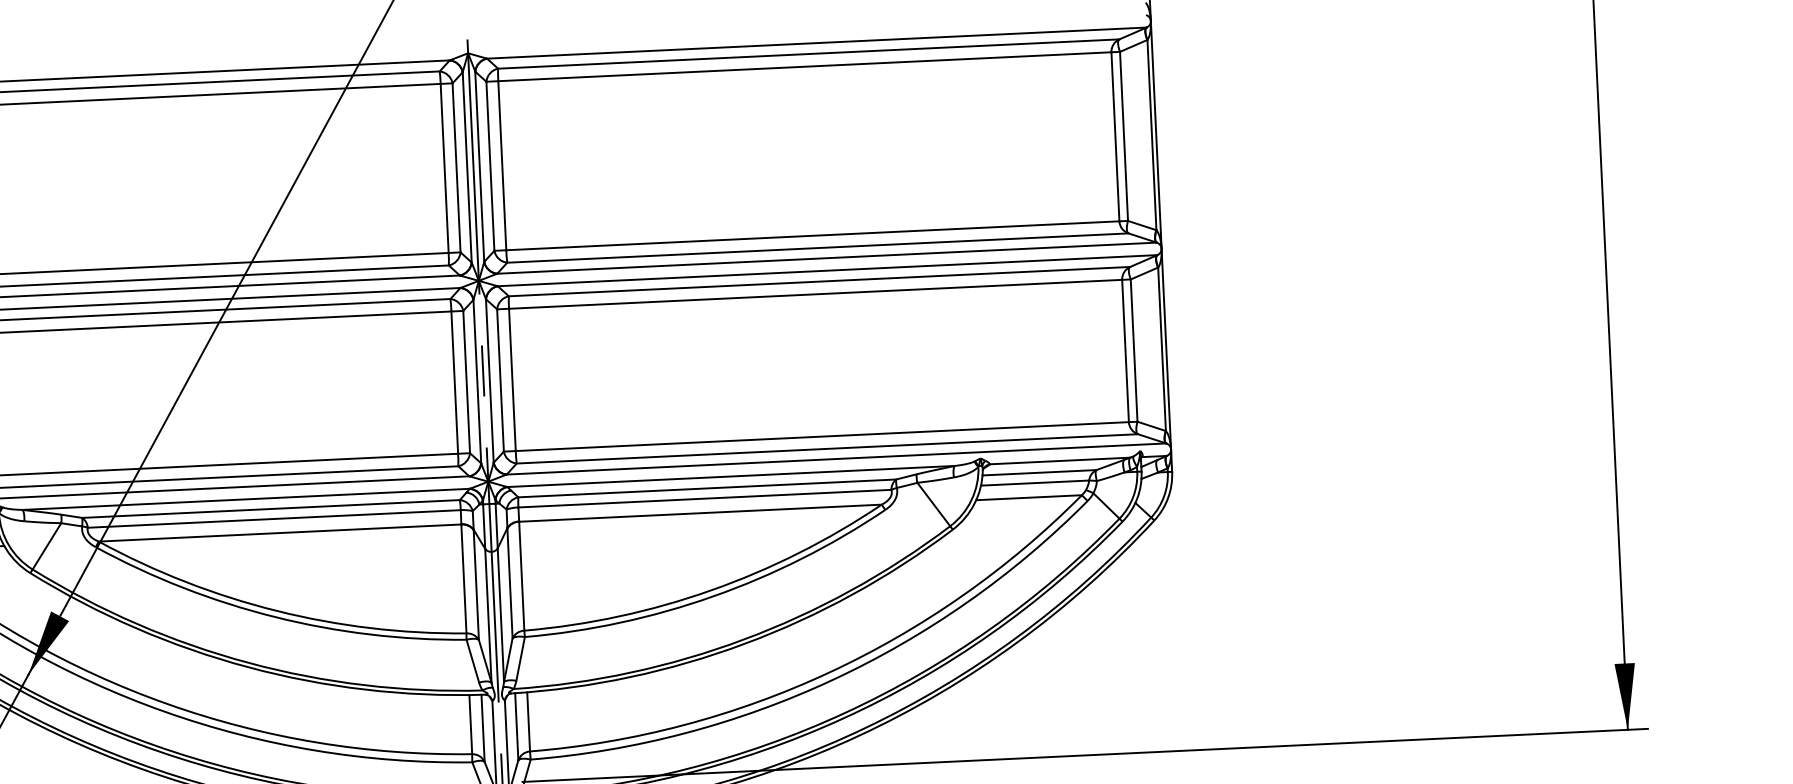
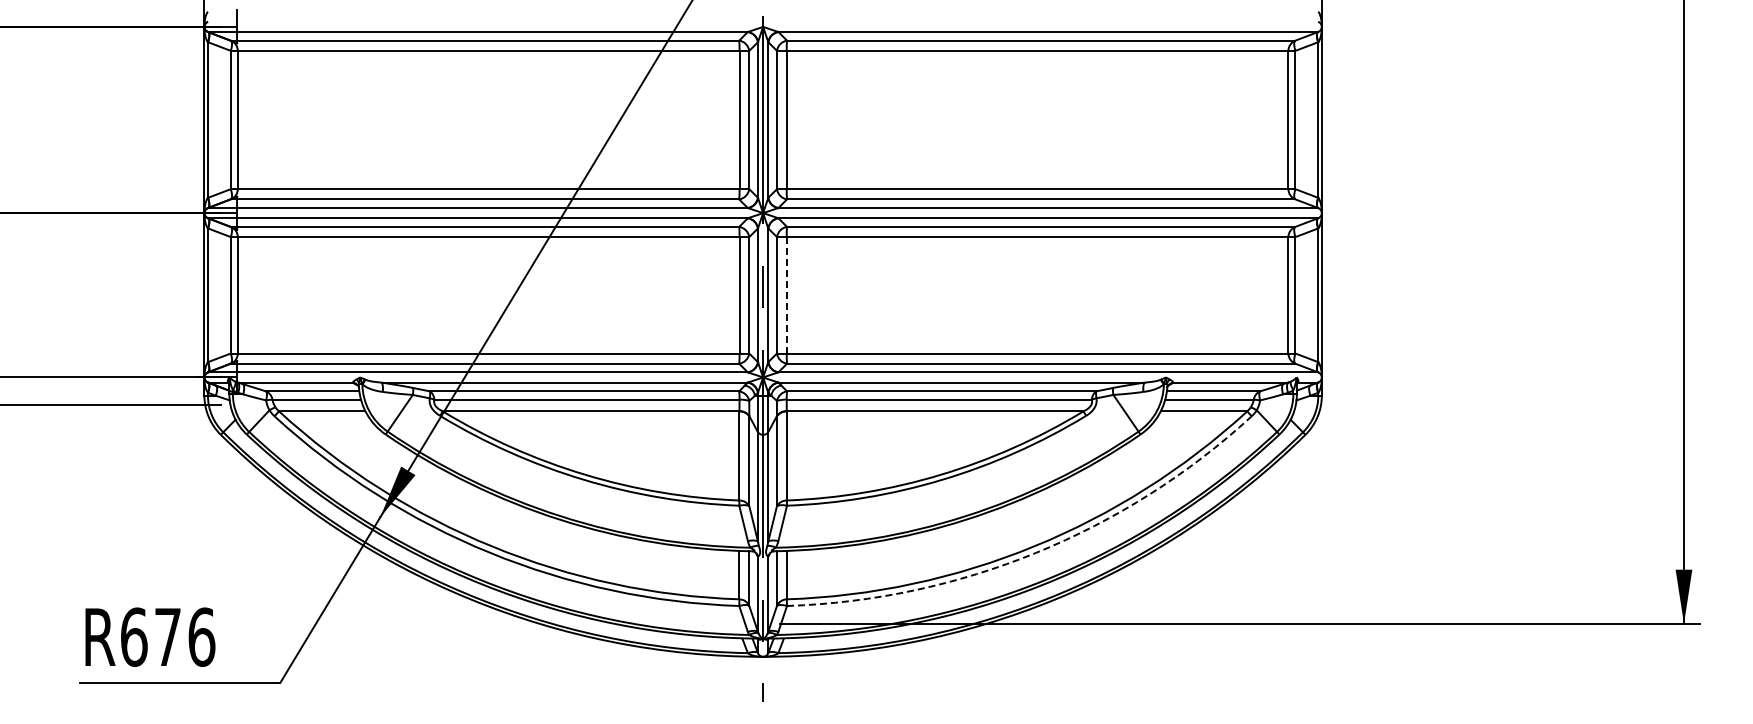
line: (512, 380) -> (786, 295), solid -> dashed
arc: (832, 679) -> (1036, 552), solid -> dashed

